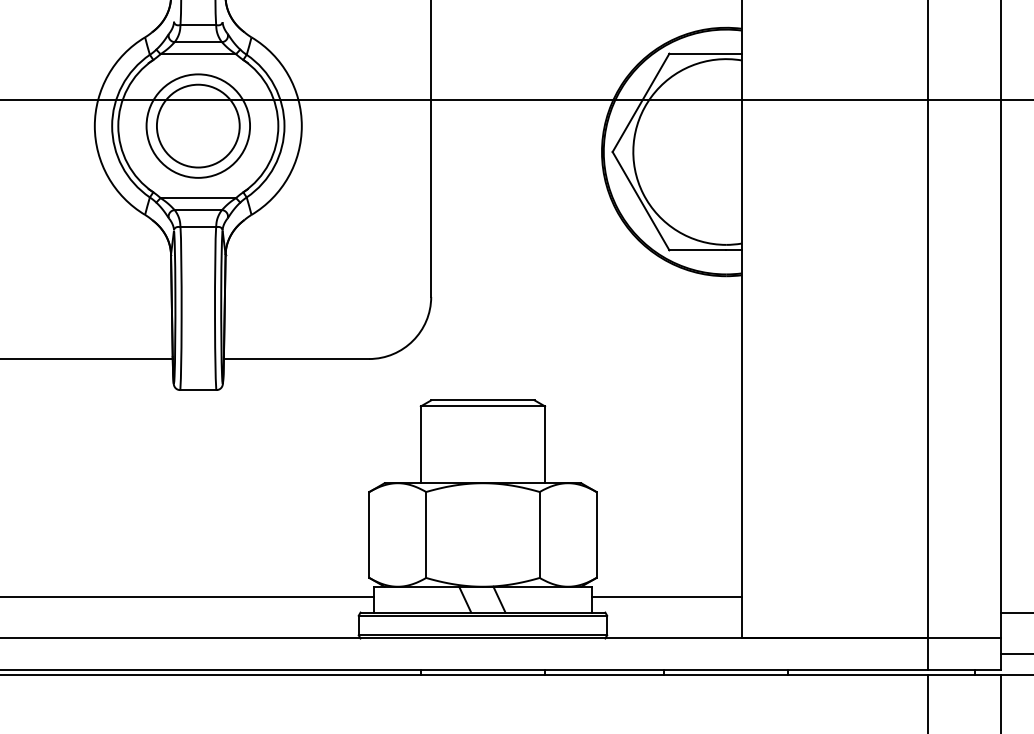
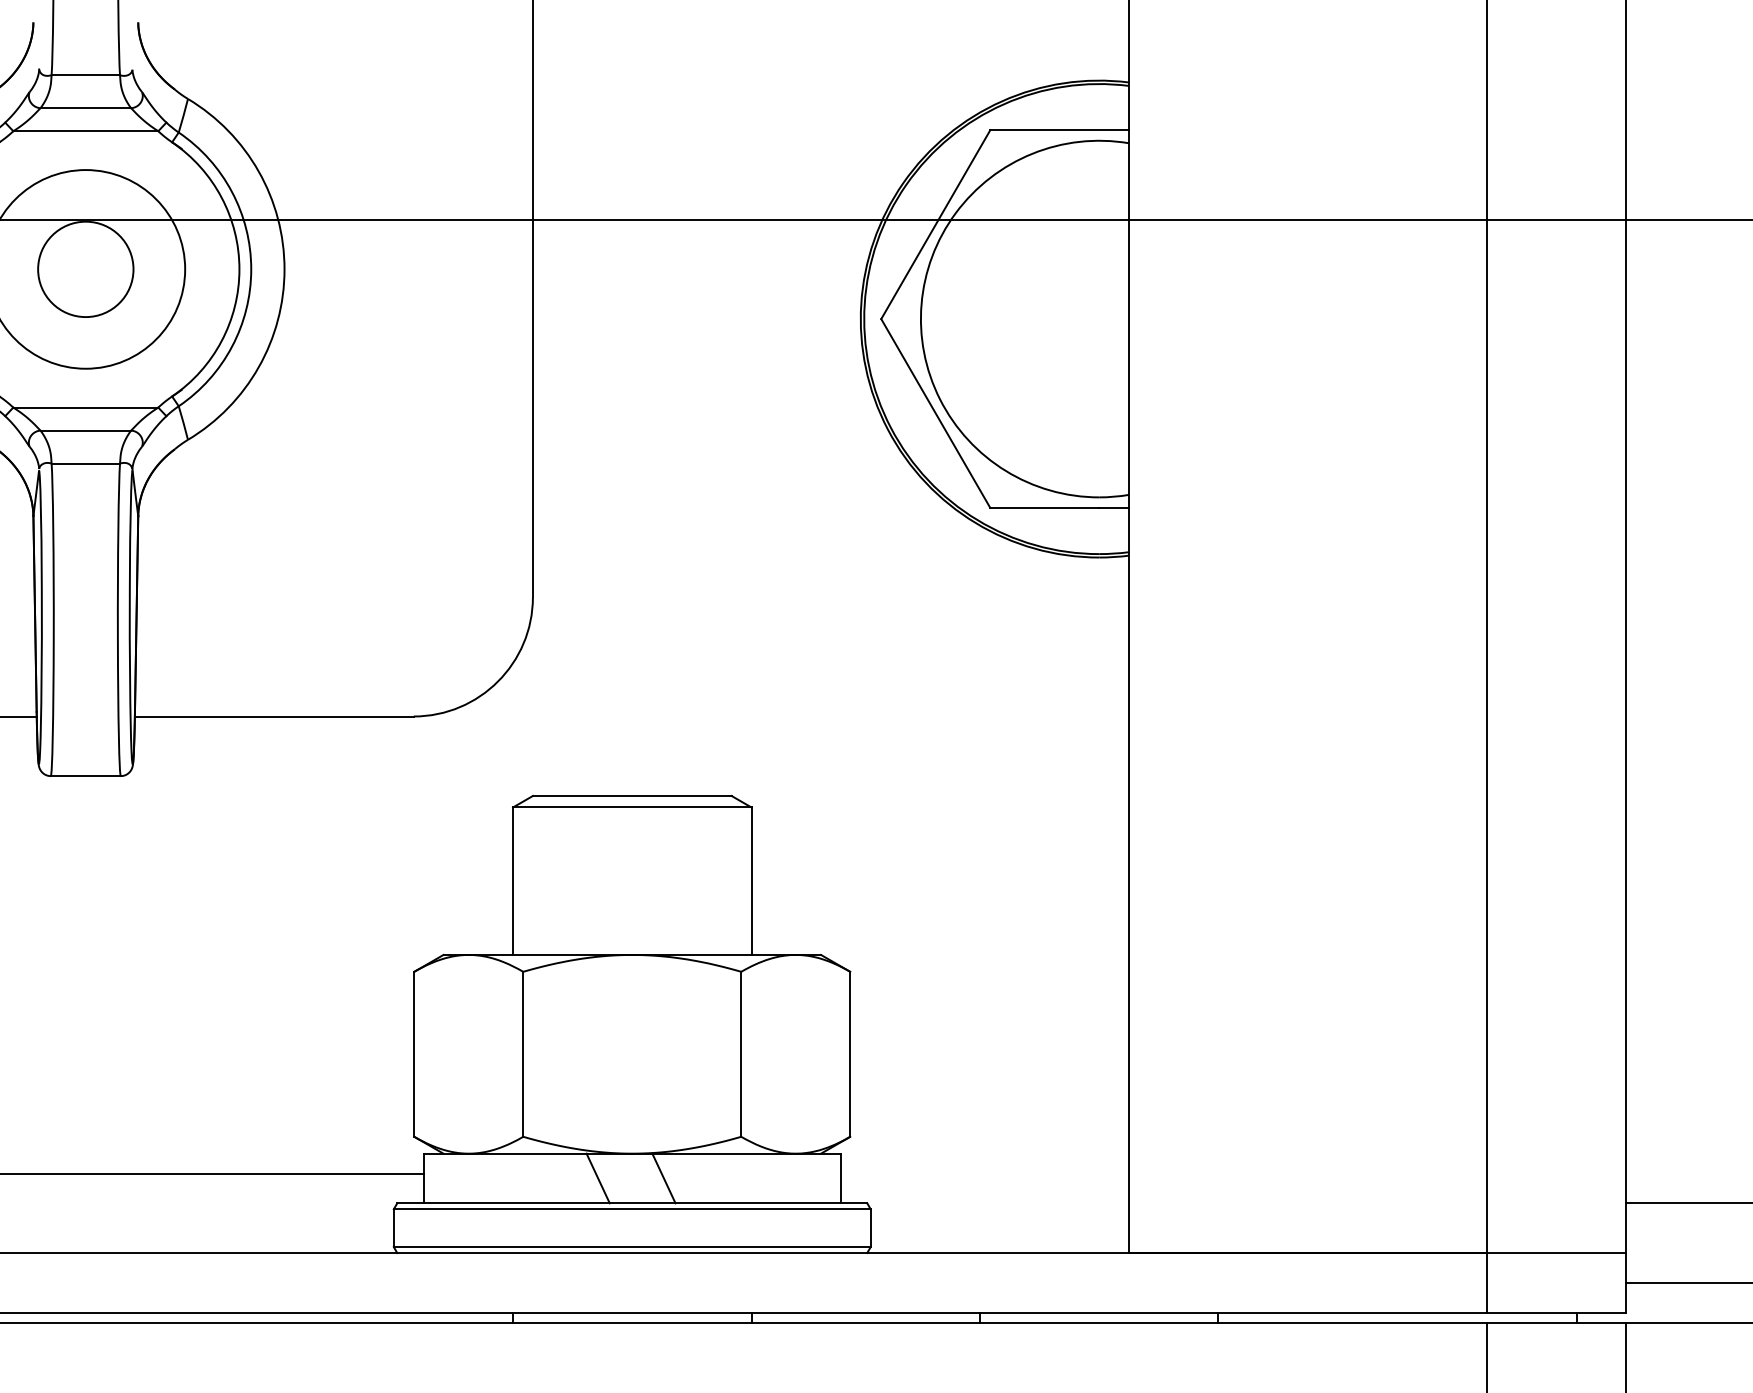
circle: (197, 125) -> (84, 268), size x0.6
line: (666, 597) -> (984, 1174), removed

